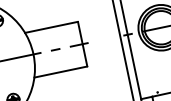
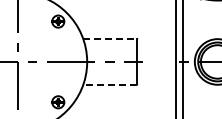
line: (51, 27) -> (110, 39), solid -> dashed
line: (60, 71) -> (110, 84), solid -> dashed

